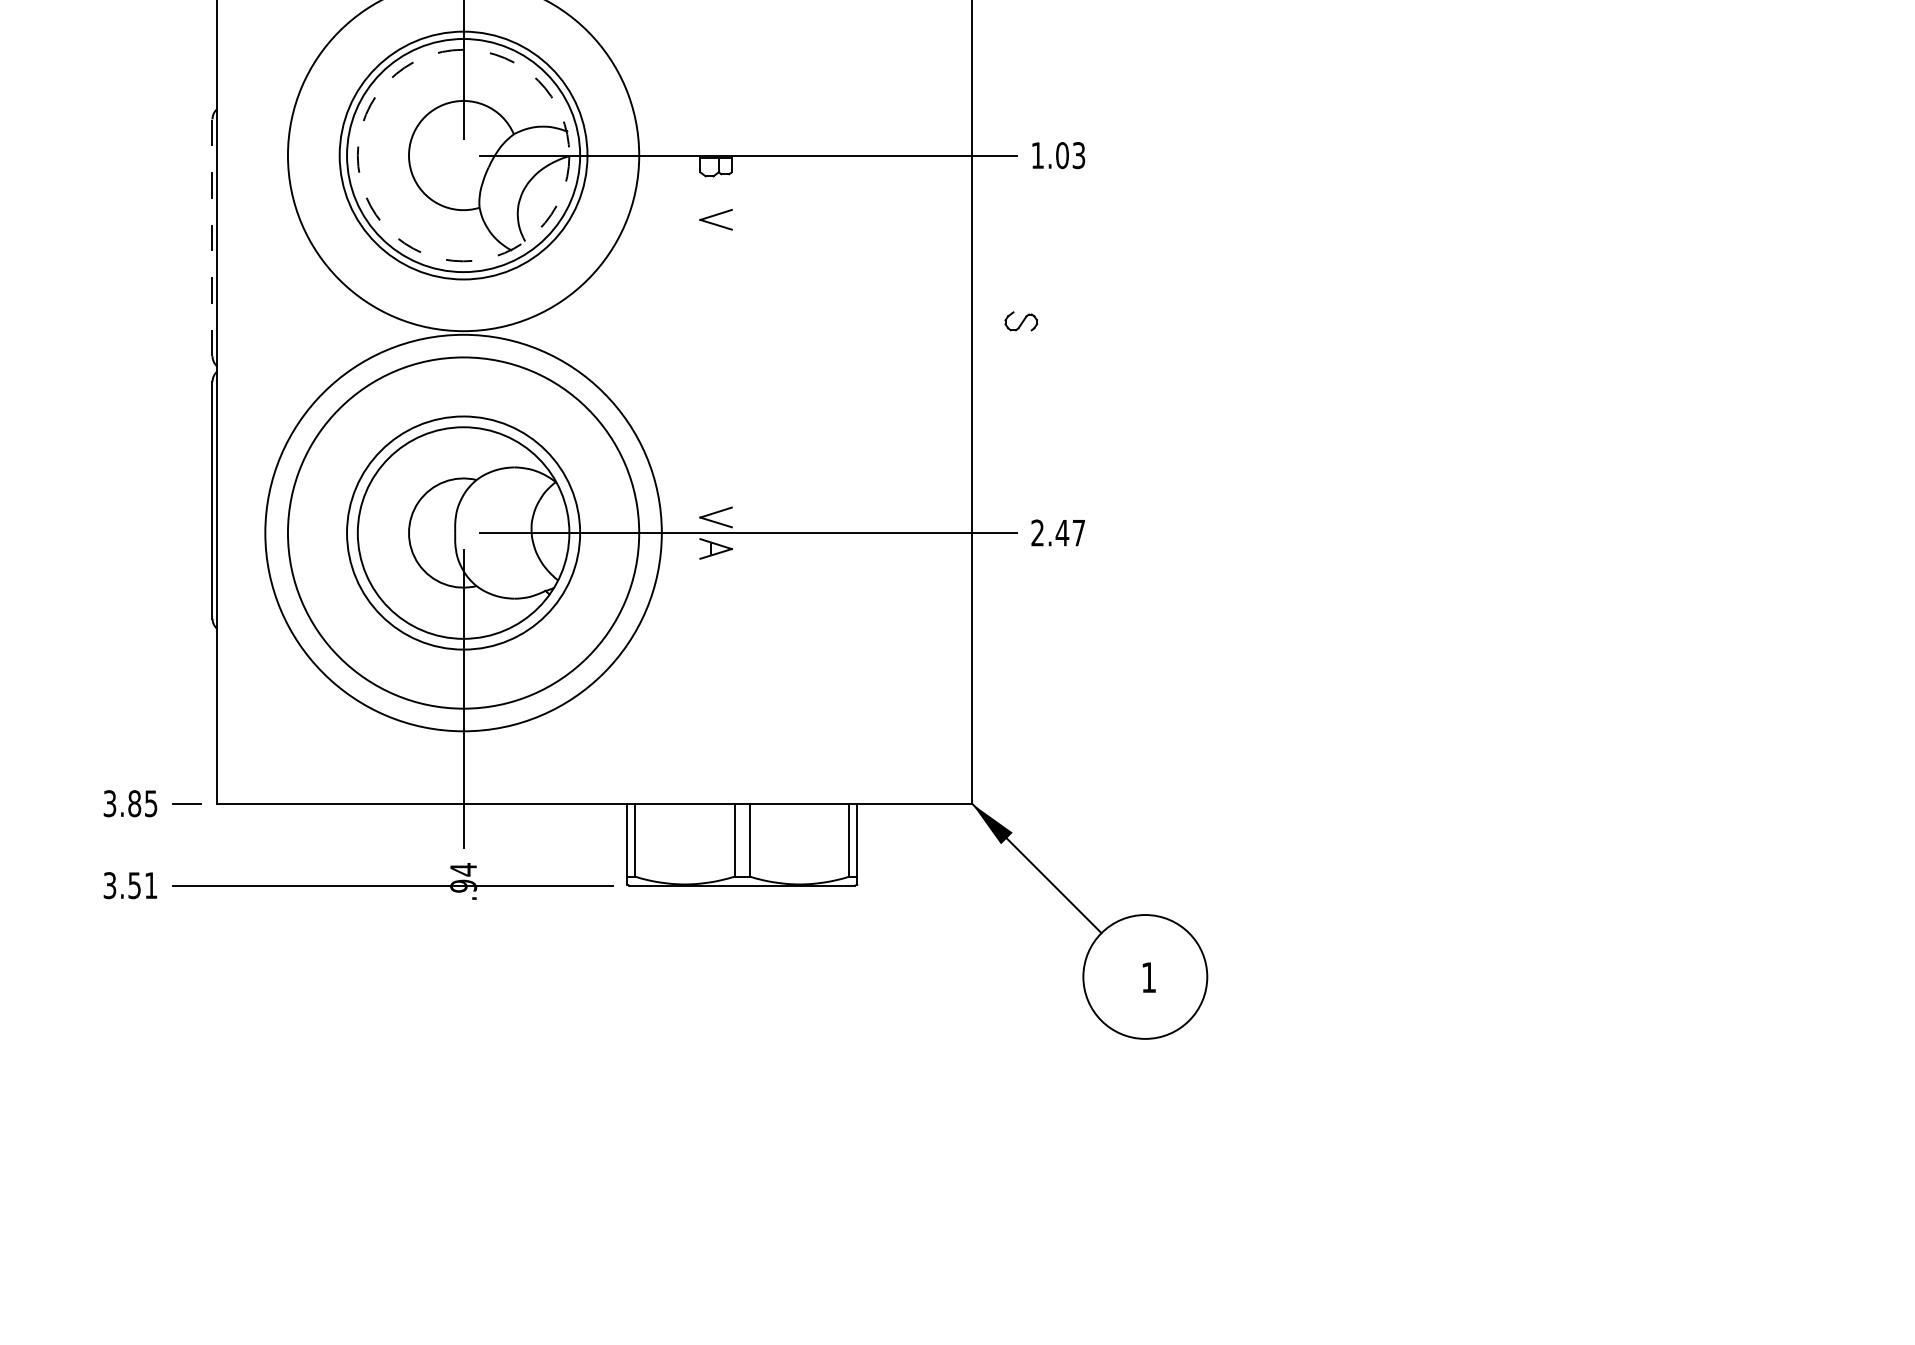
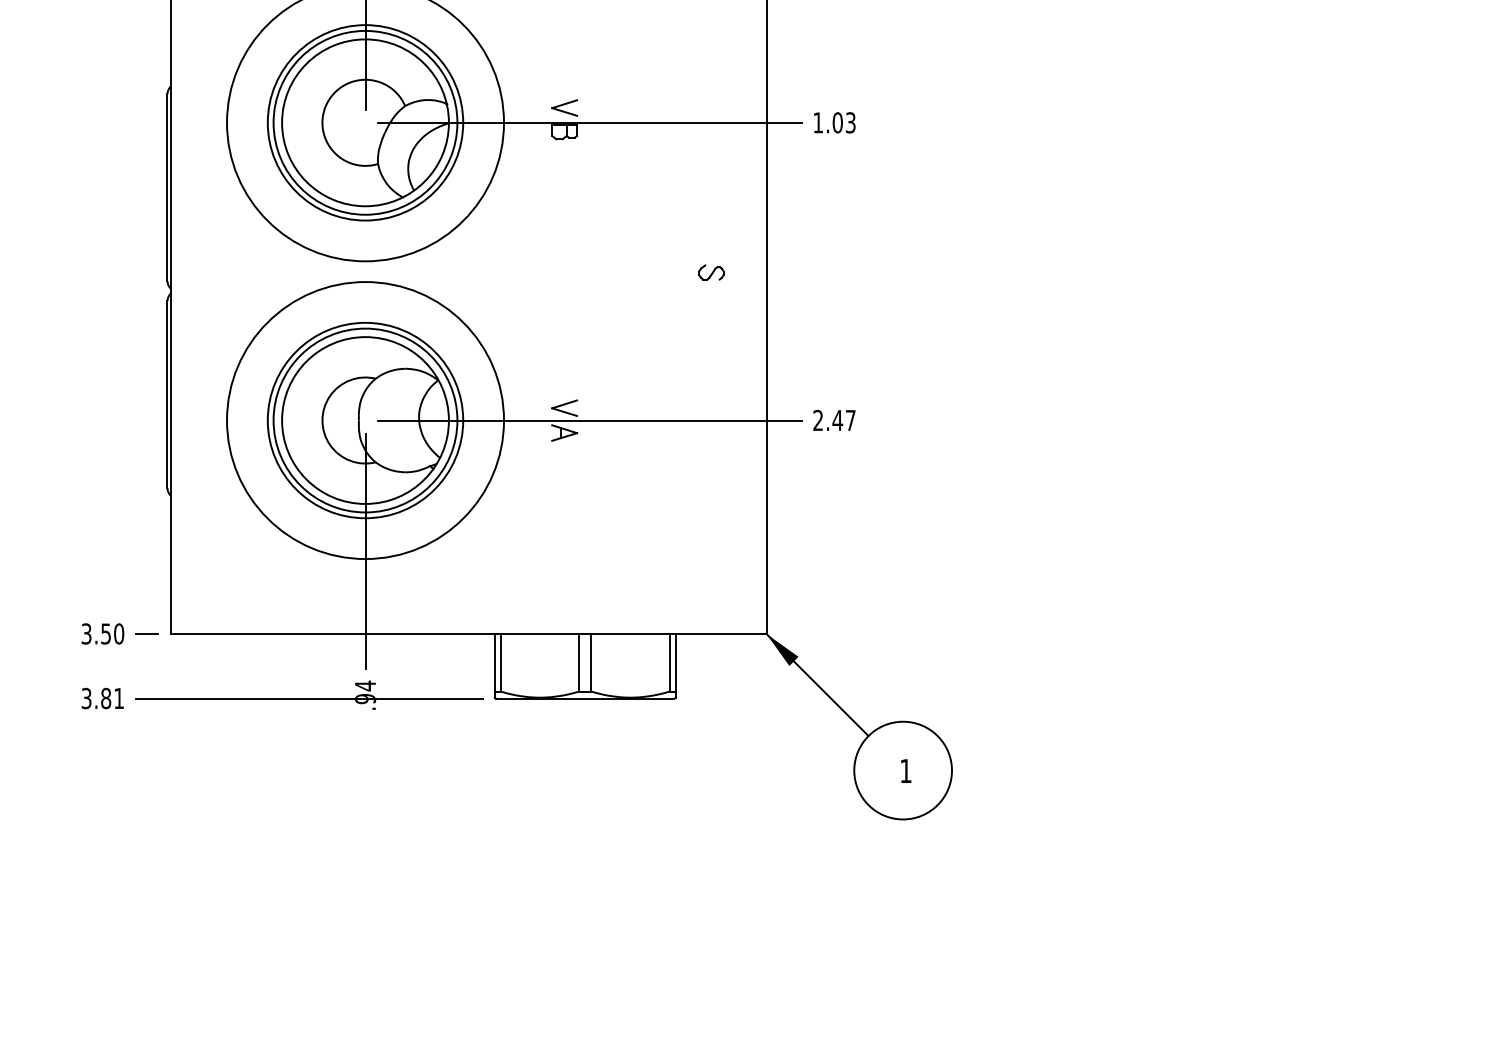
circle: (463, 155) -> (365, 122), dashed -> solid
part: (715, 219) -> (564, 107), moved
line: (212, 237) -> (167, 187), dashed -> solid
part: (1021, 321) -> (711, 272), moved
circle: (463, 532) -> (365, 420), size x0.62
text: (142, 803) -> (112, 633), 3.85 -> 3.50
text: (134, 885) -> (105, 698), 3.51 -> 3.81

